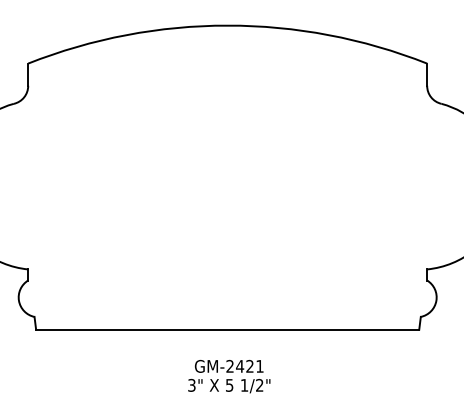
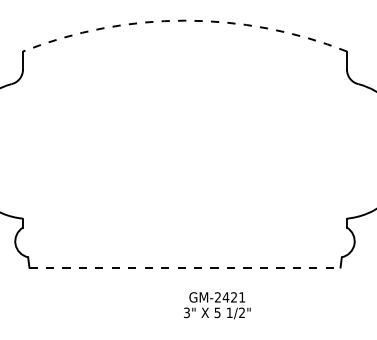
arc: (227, 25) -> (184, 20), solid -> dashed
line: (228, 329) -> (185, 267), solid -> dashed
text: (229, 376) -> (217, 305), moved

